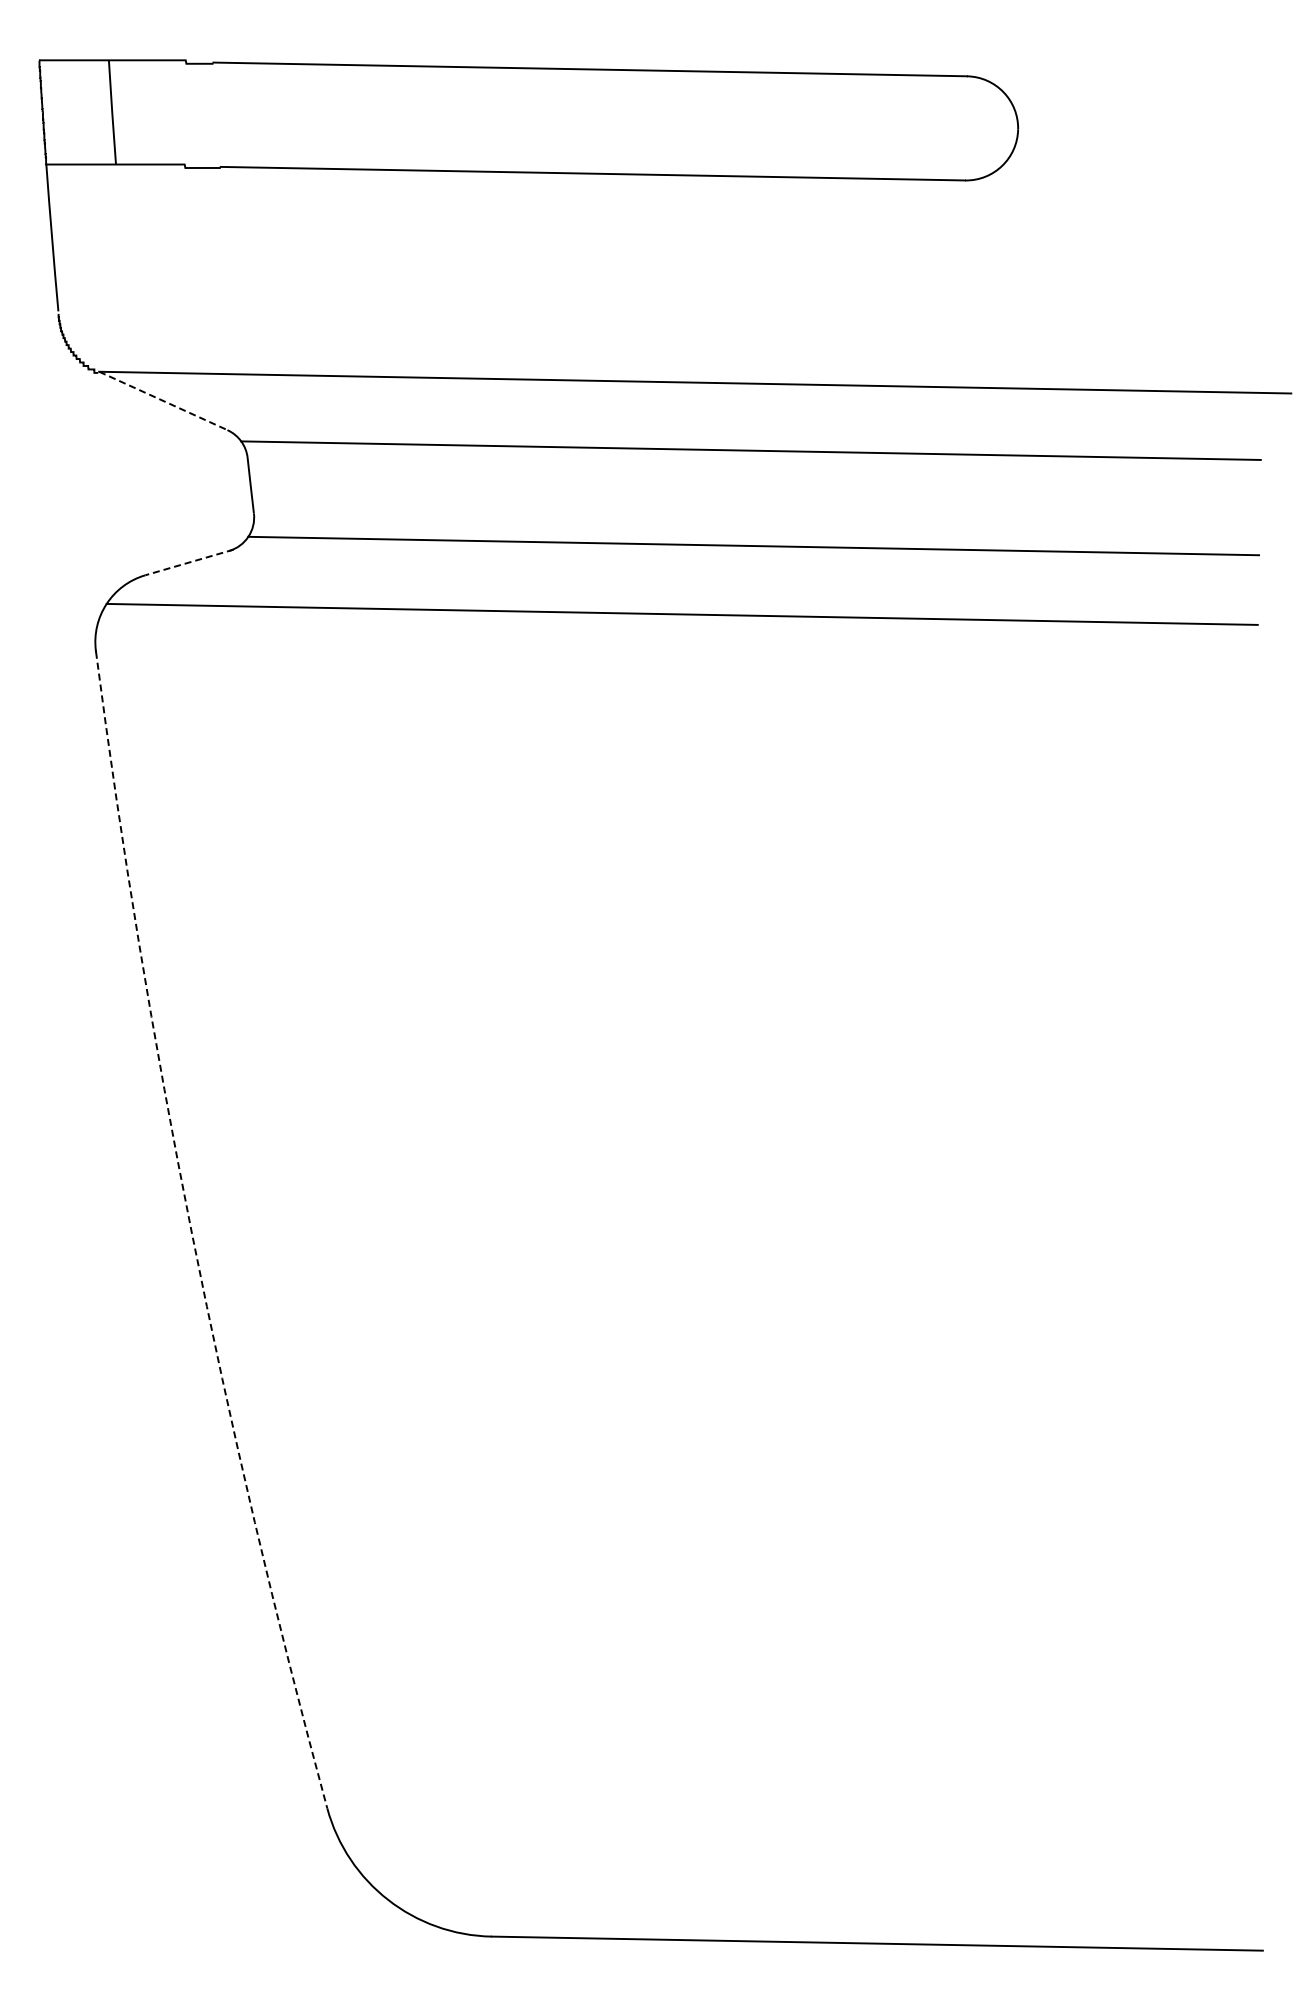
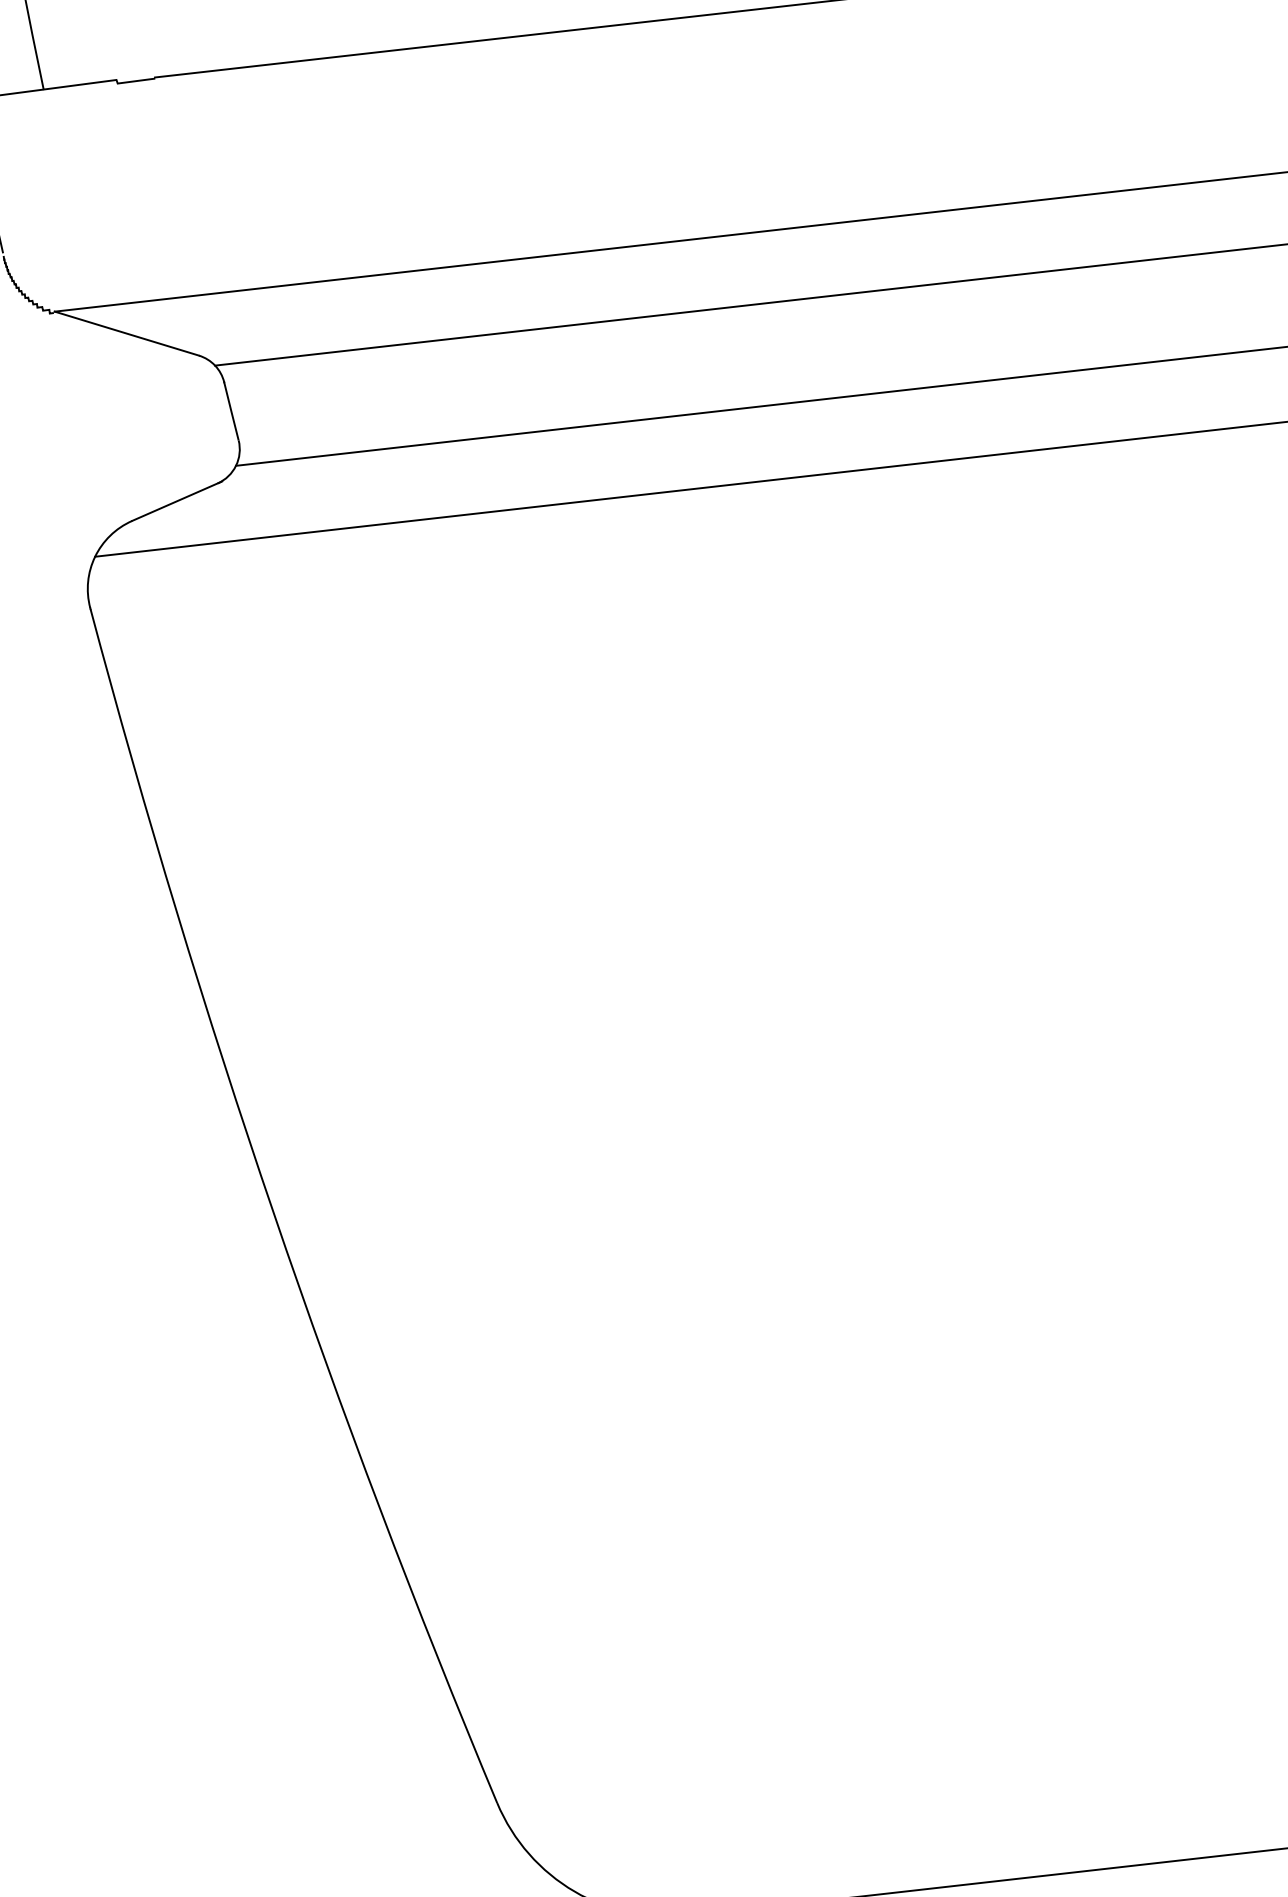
line: (163, 401) -> (127, 334), dashed -> solid
line: (189, 562) -> (177, 501), dashed -> solid
arc: (192, 1234) -> (274, 1213), dashed -> solid

